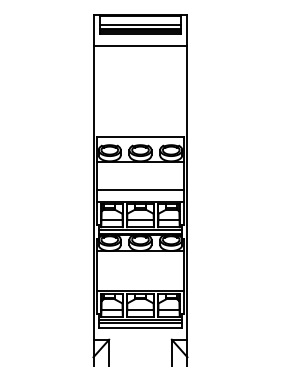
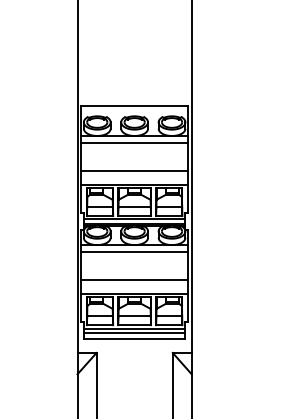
line: (140, 167) -> (134, 143), added
line: (140, 256) -> (134, 251), added
line: (140, 279) -> (134, 279), added

